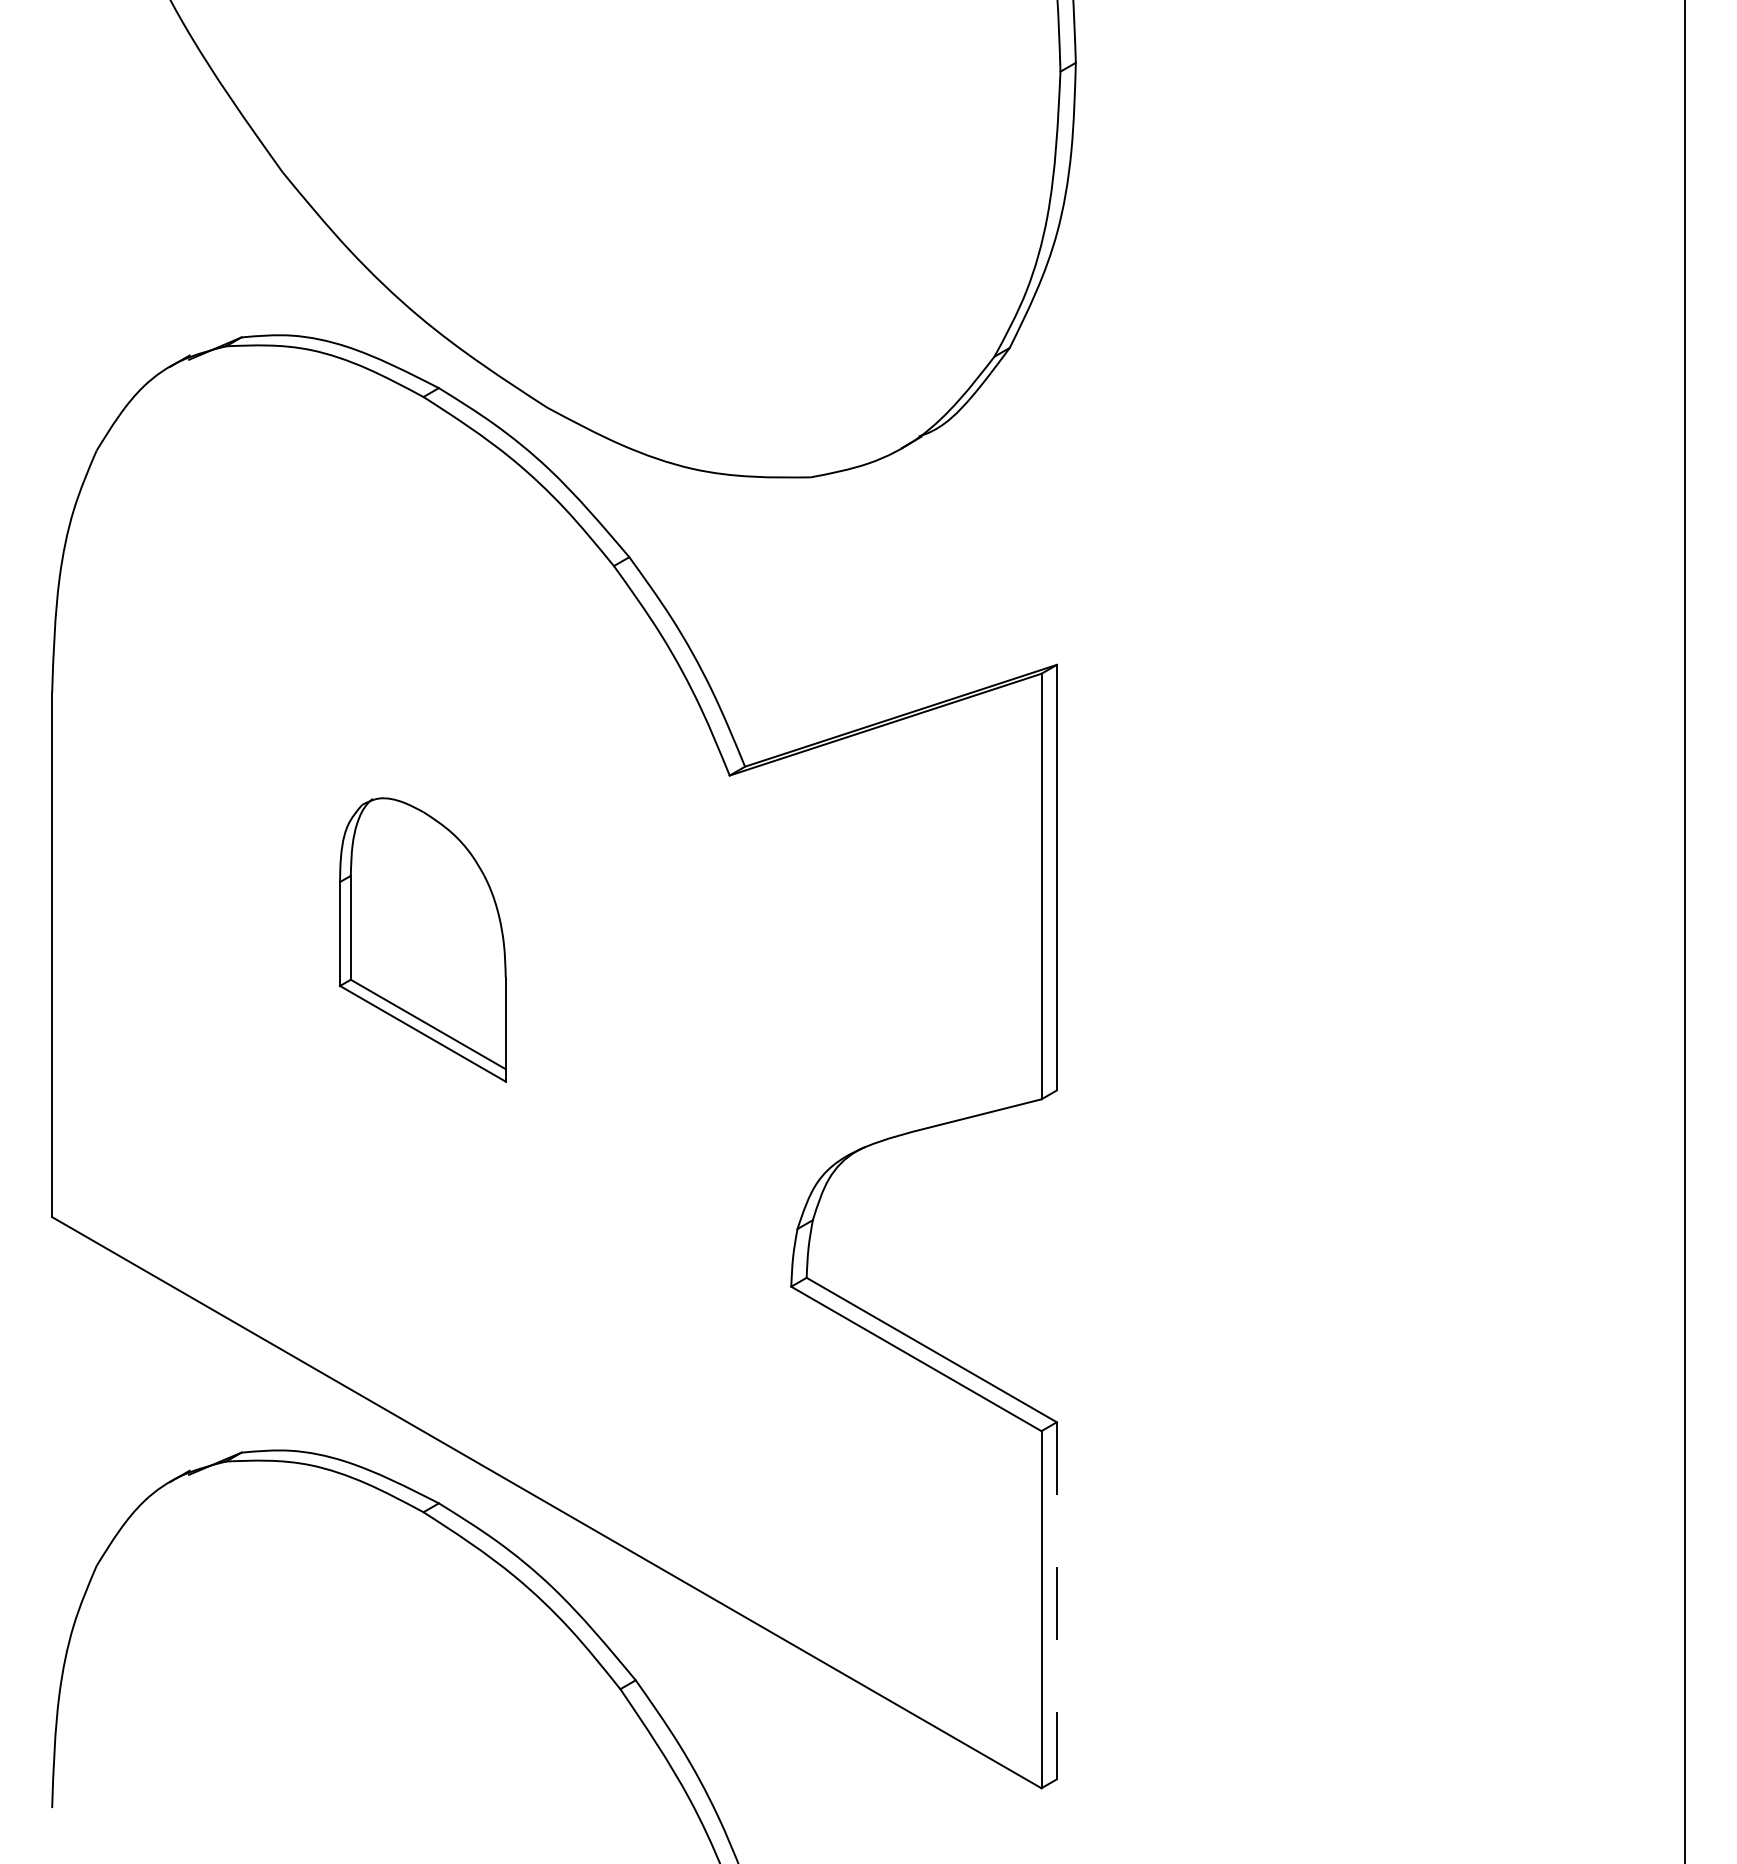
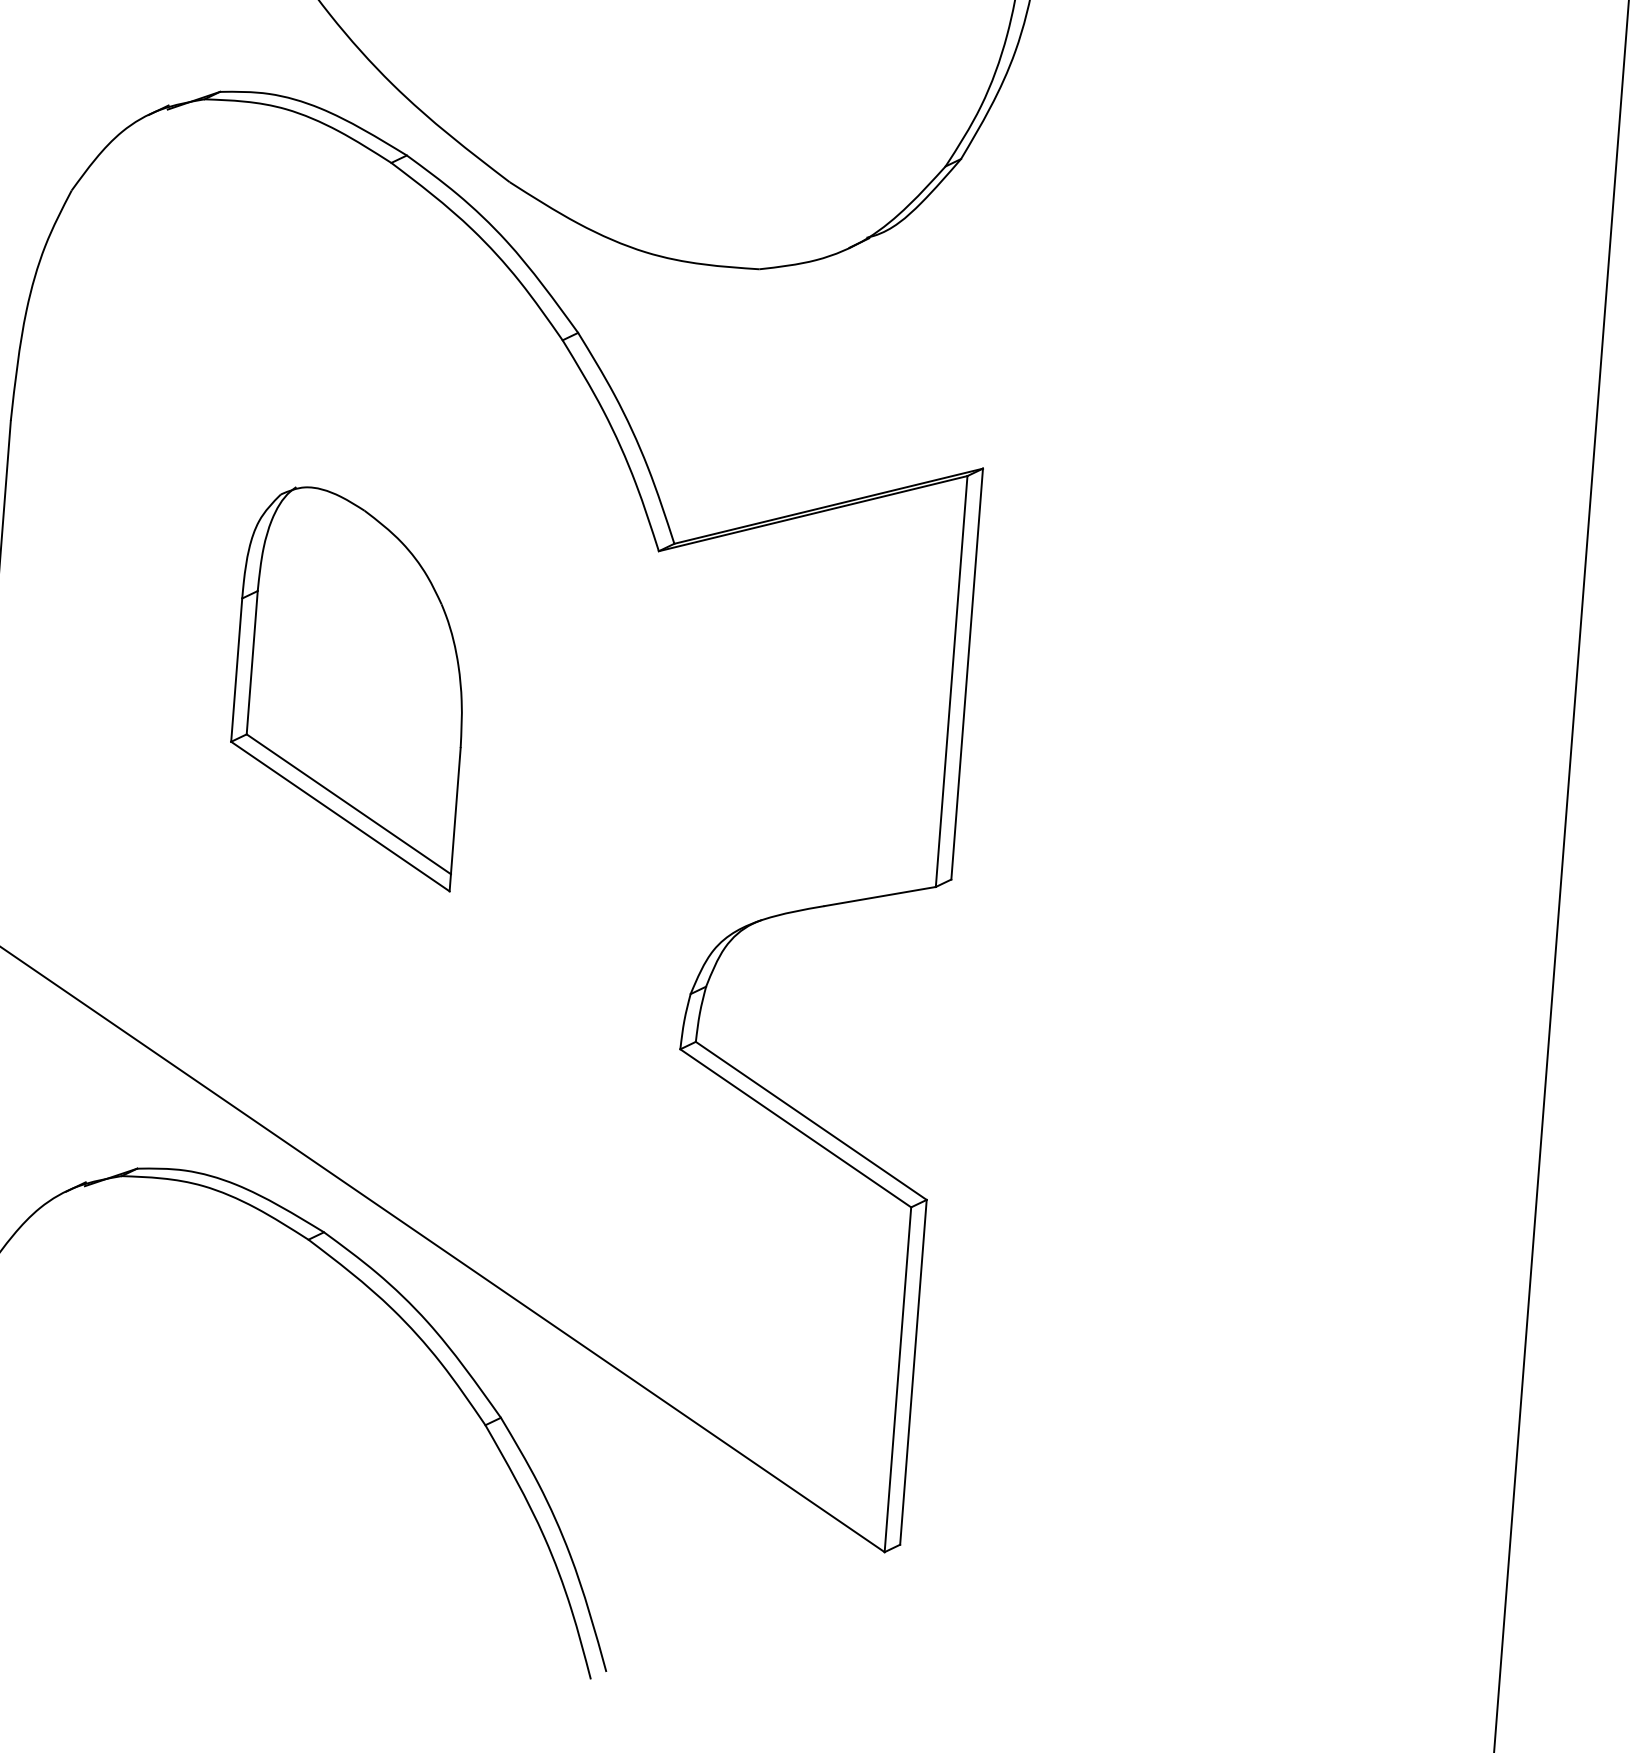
part: (422, 939) -> (350, 686), size x1.43
line: (1056, 1600) -> (913, 1371), dashed -> solid

